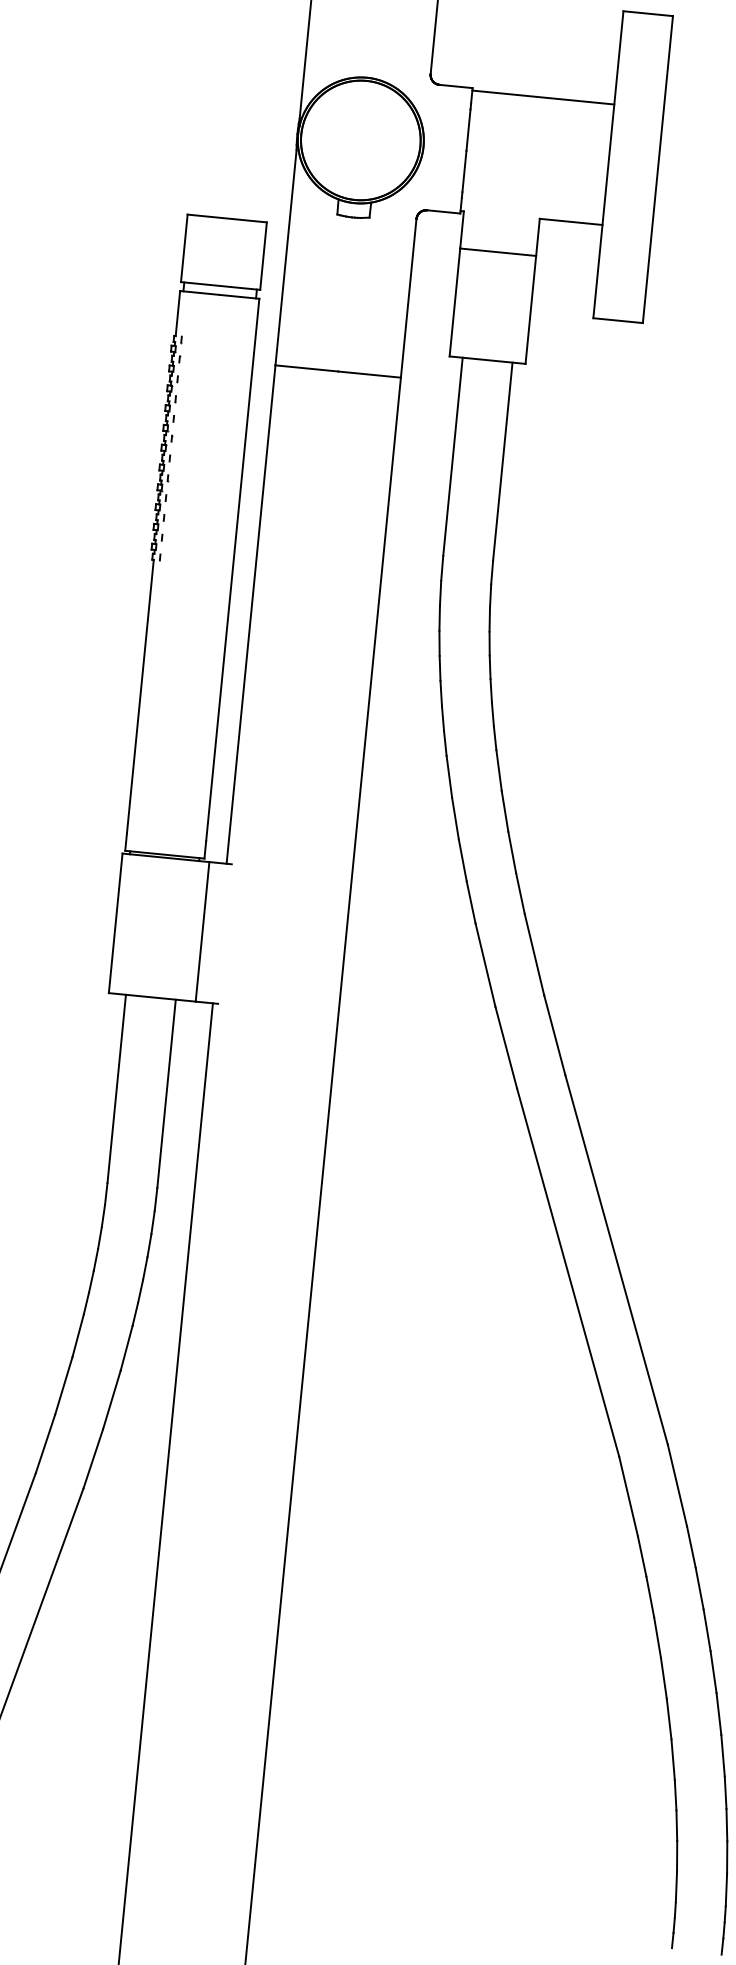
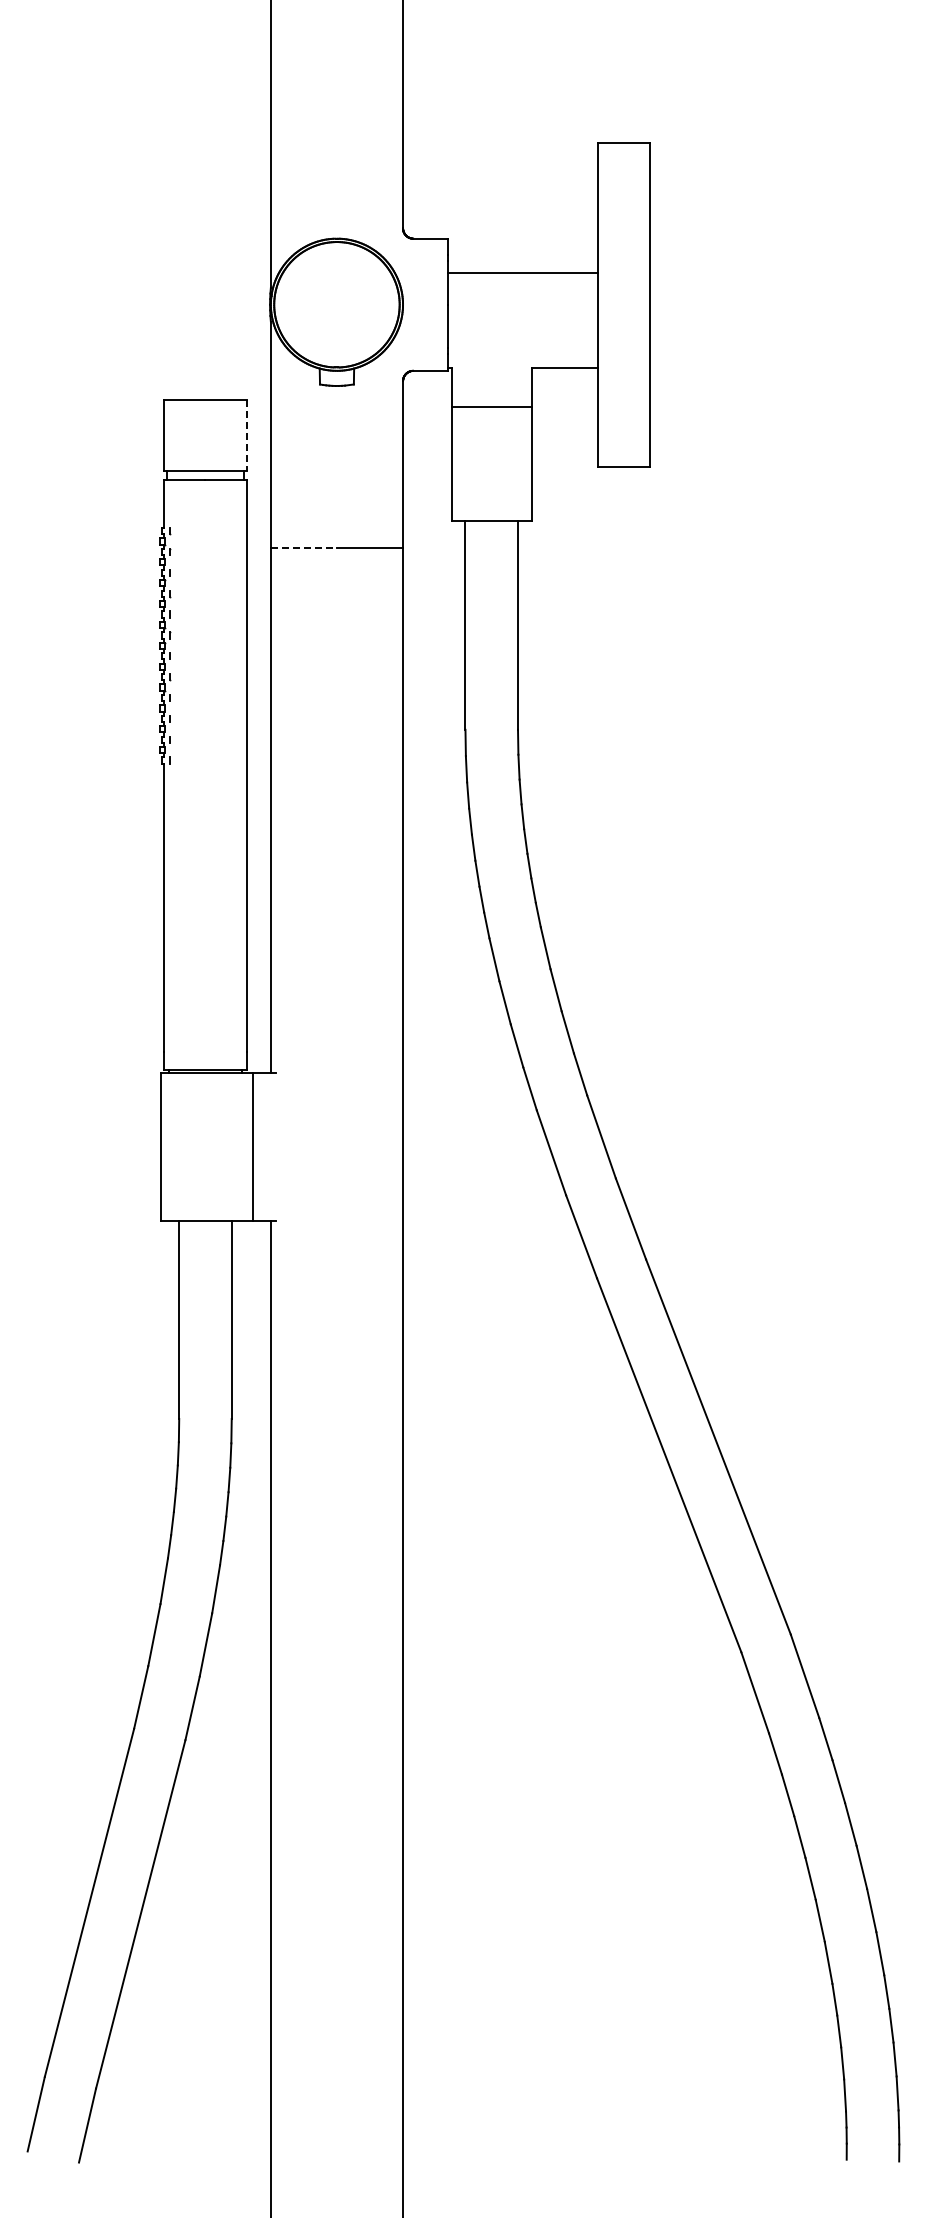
line: (542, 97) -> (522, 273), moved
line: (263, 256) -> (247, 435), solid -> dashed
line: (307, 368) -> (304, 548), solid -> dashed

